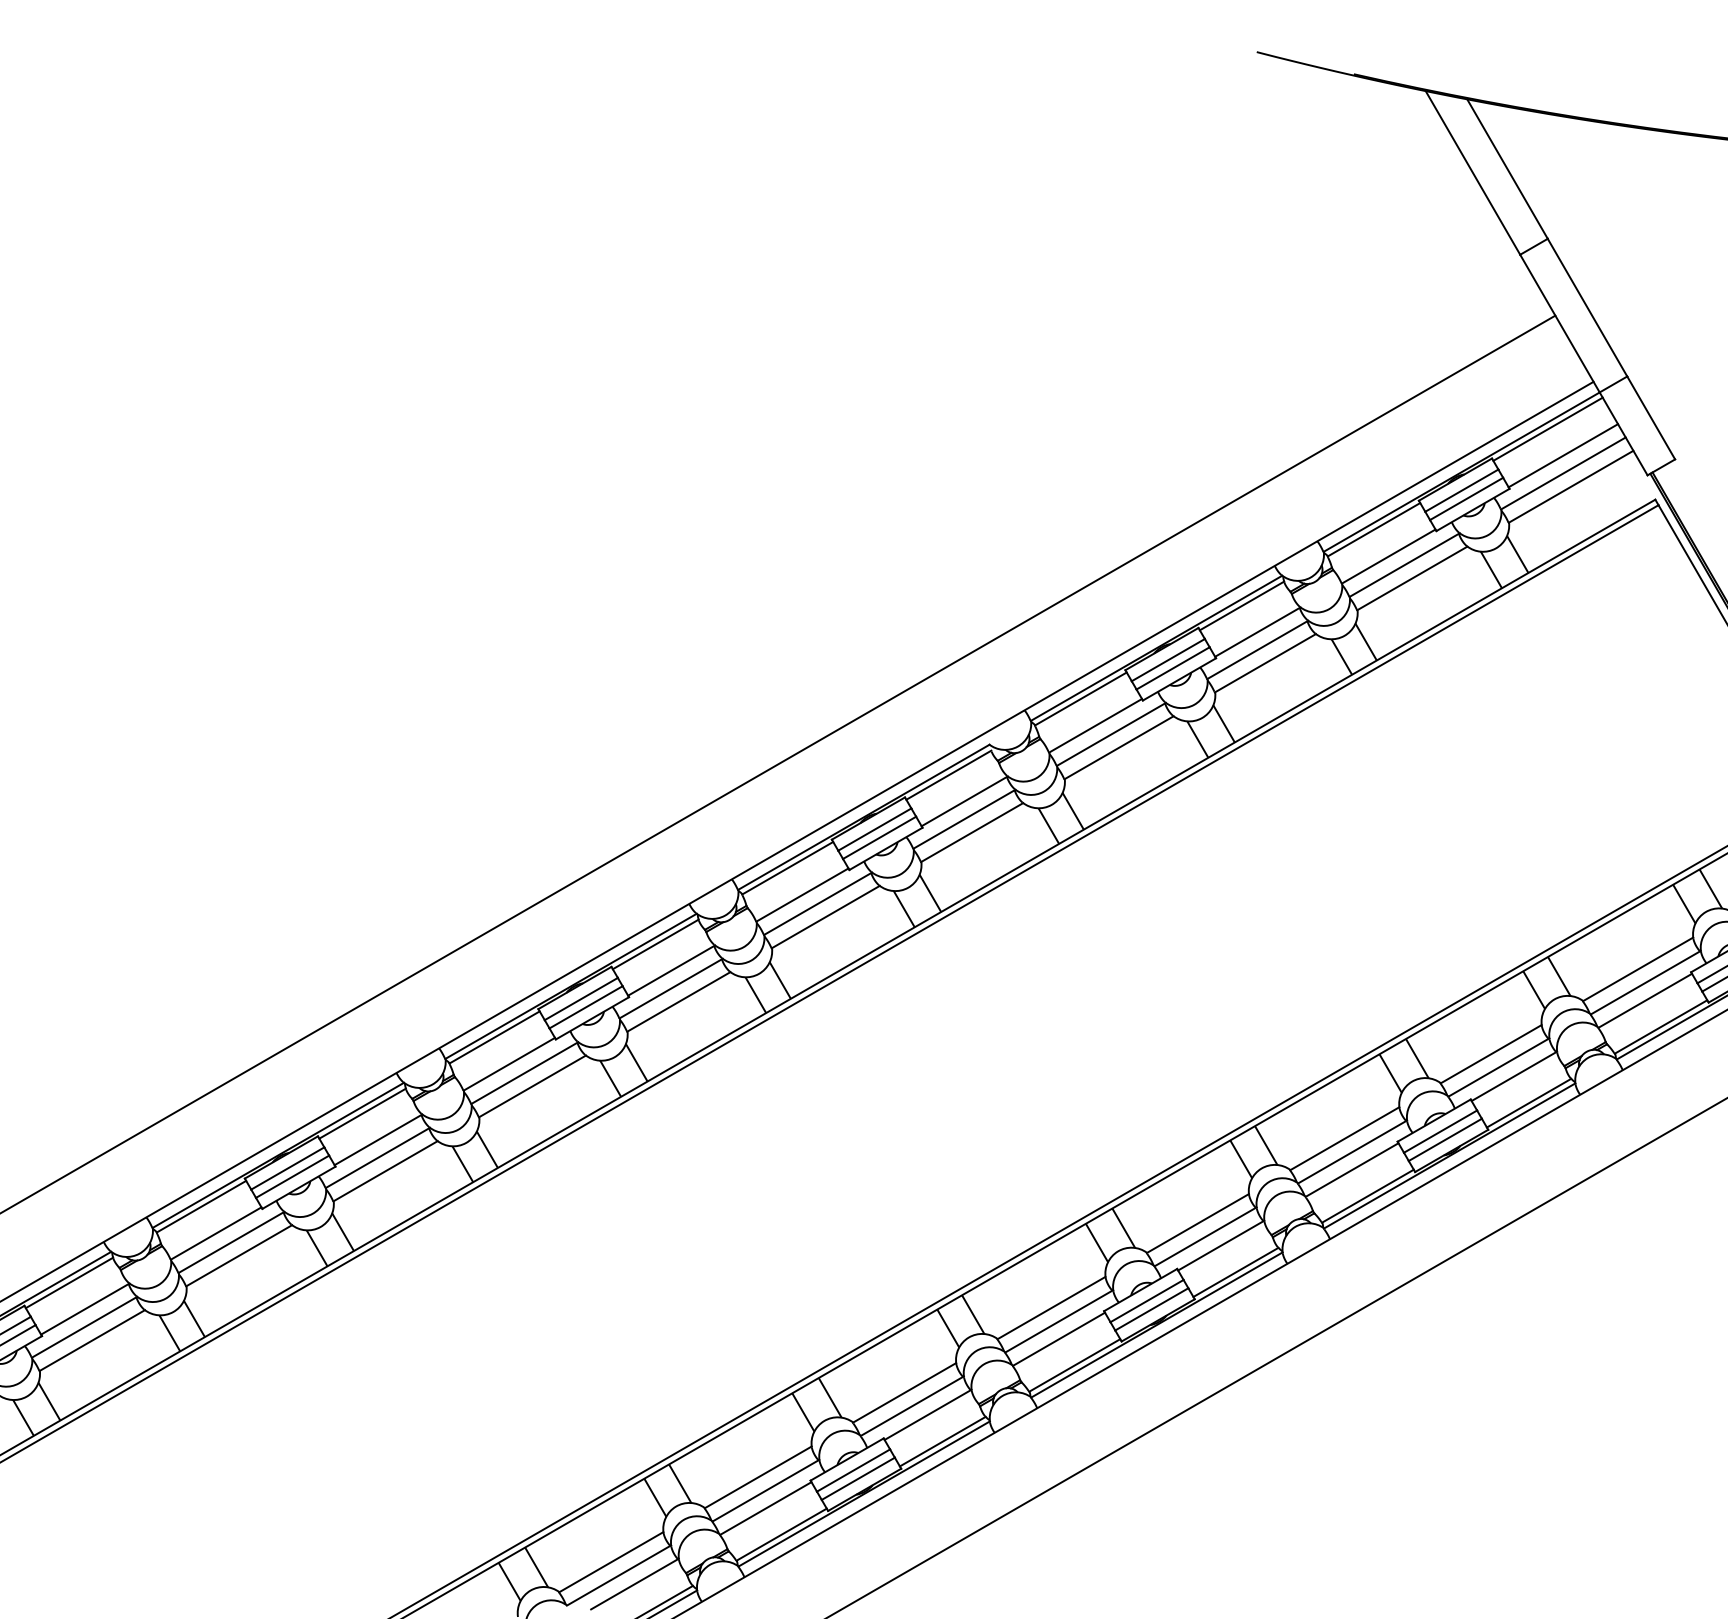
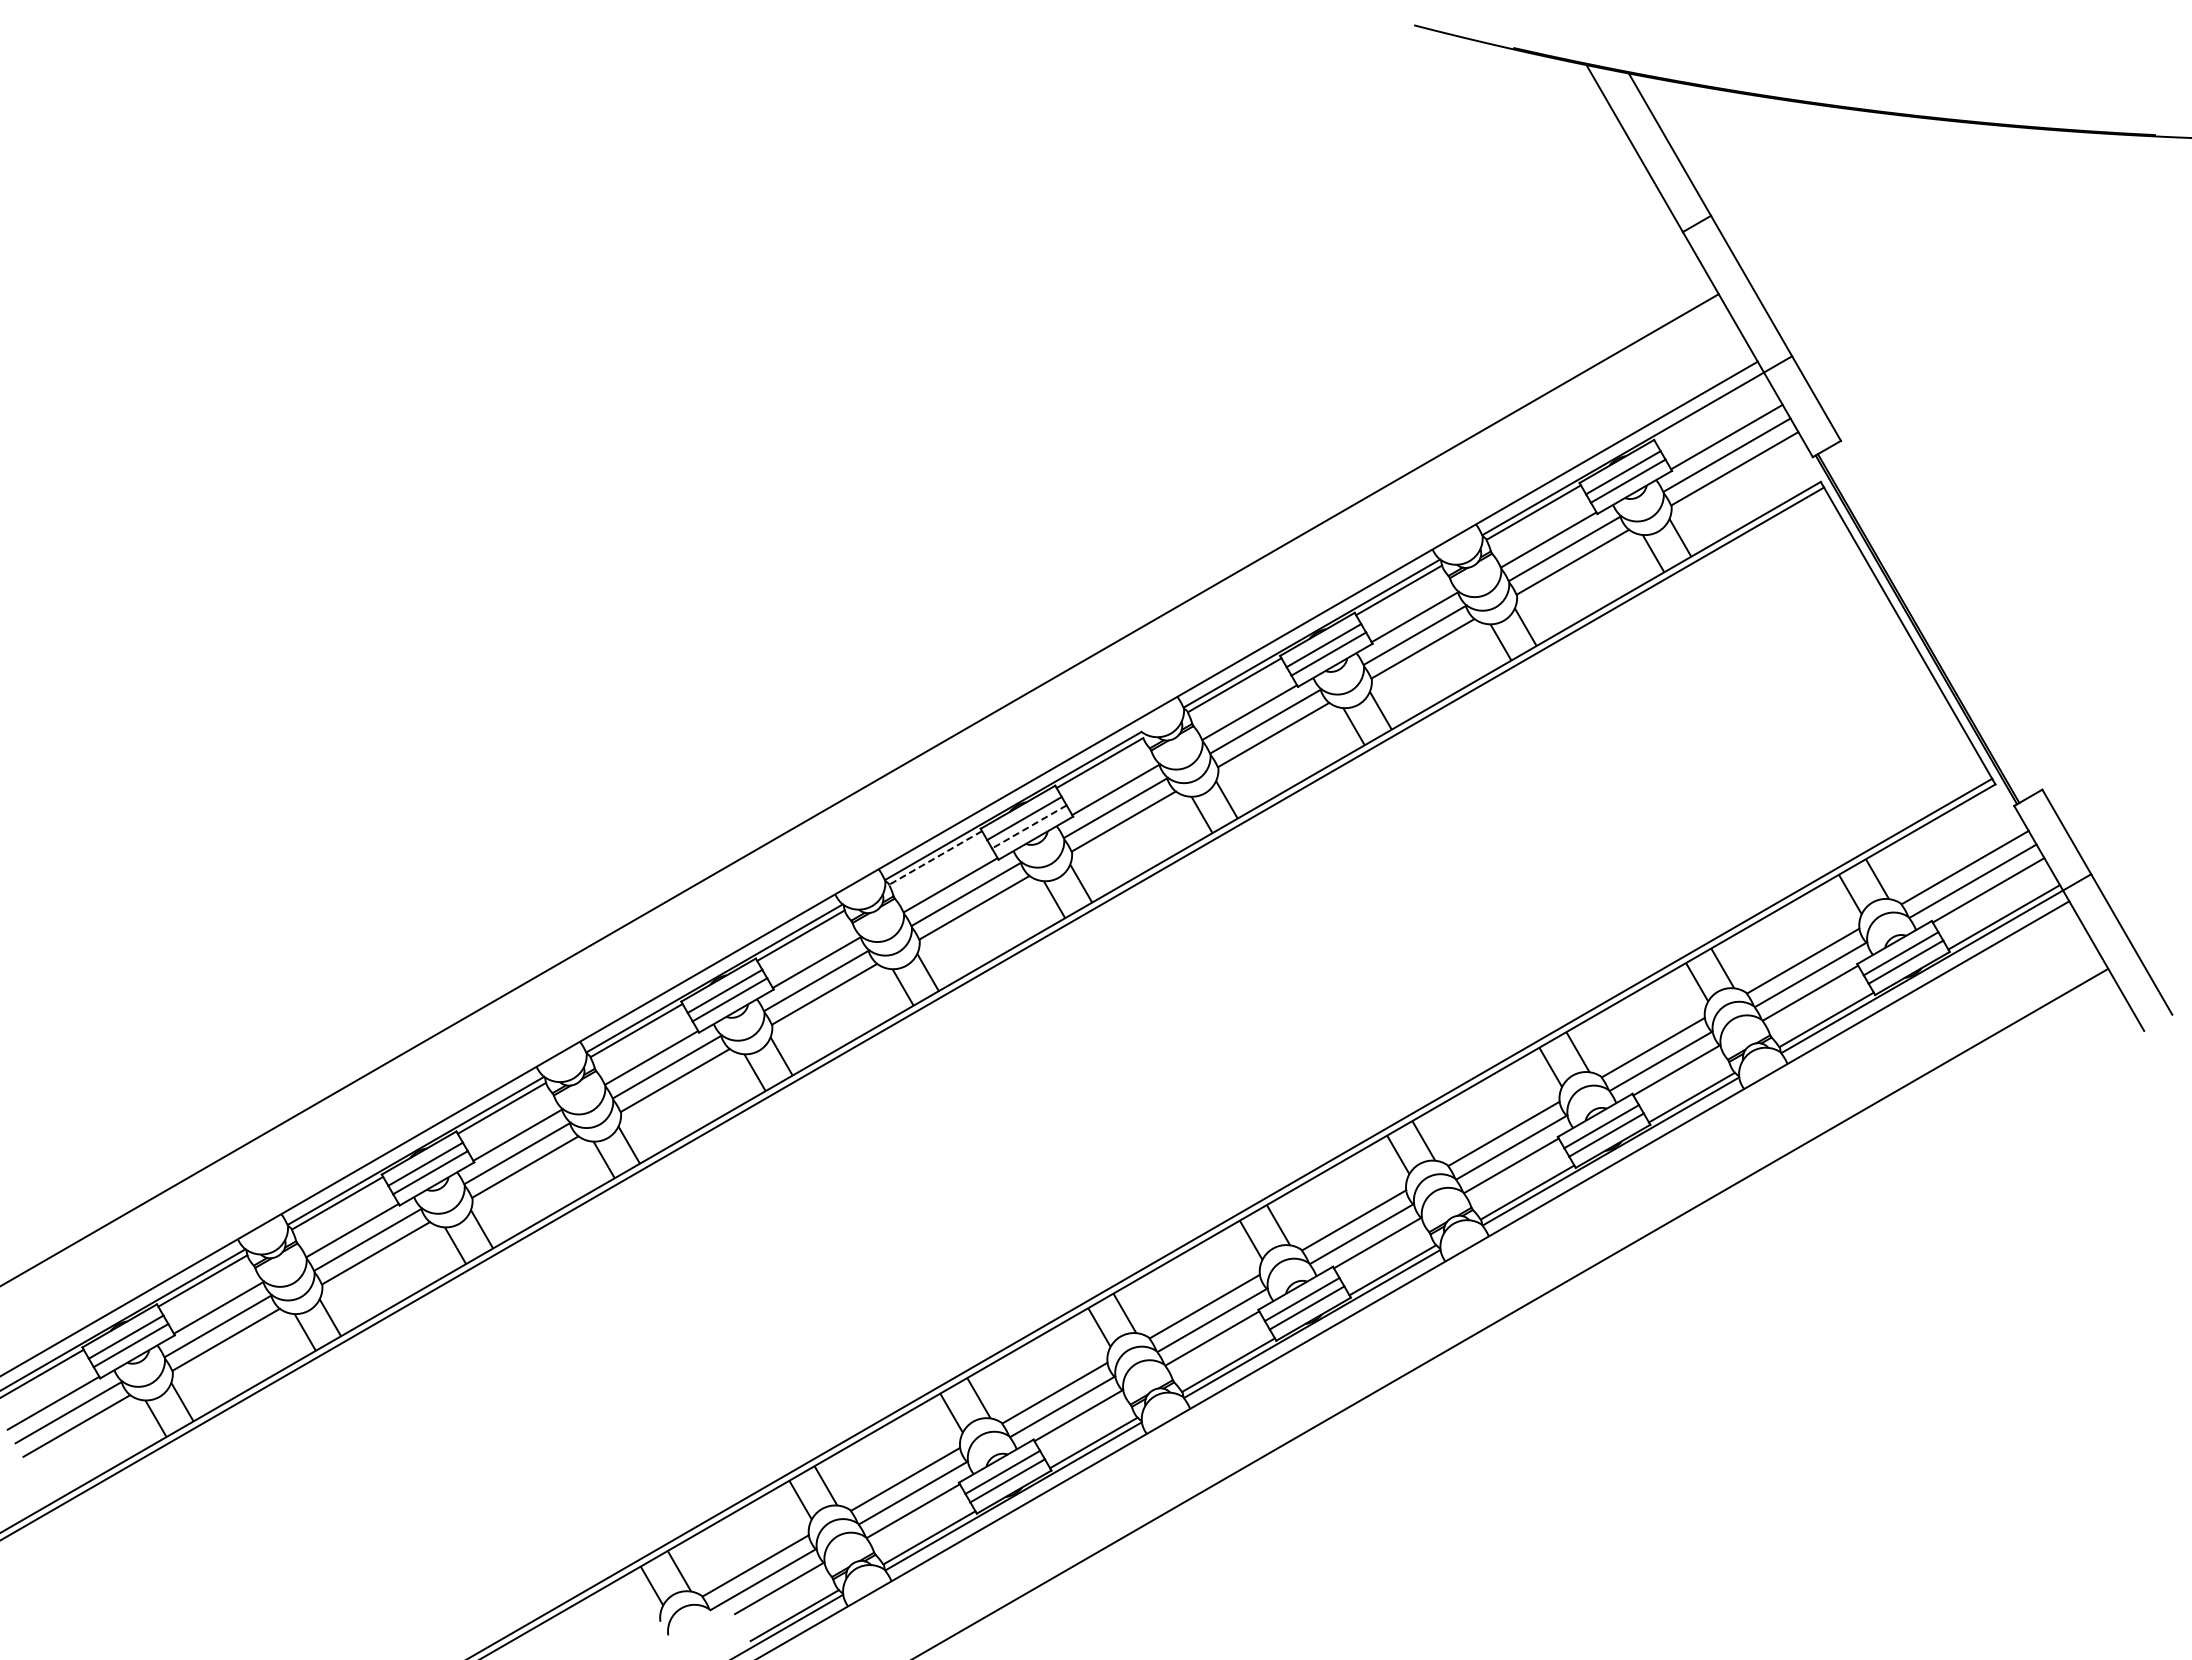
line: (1548, 428) -> (1711, 409), removed
line: (878, 838) -> (1028, 827), solid -> dashed
line: (787, 867) -> (935, 857), solid -> dashed

